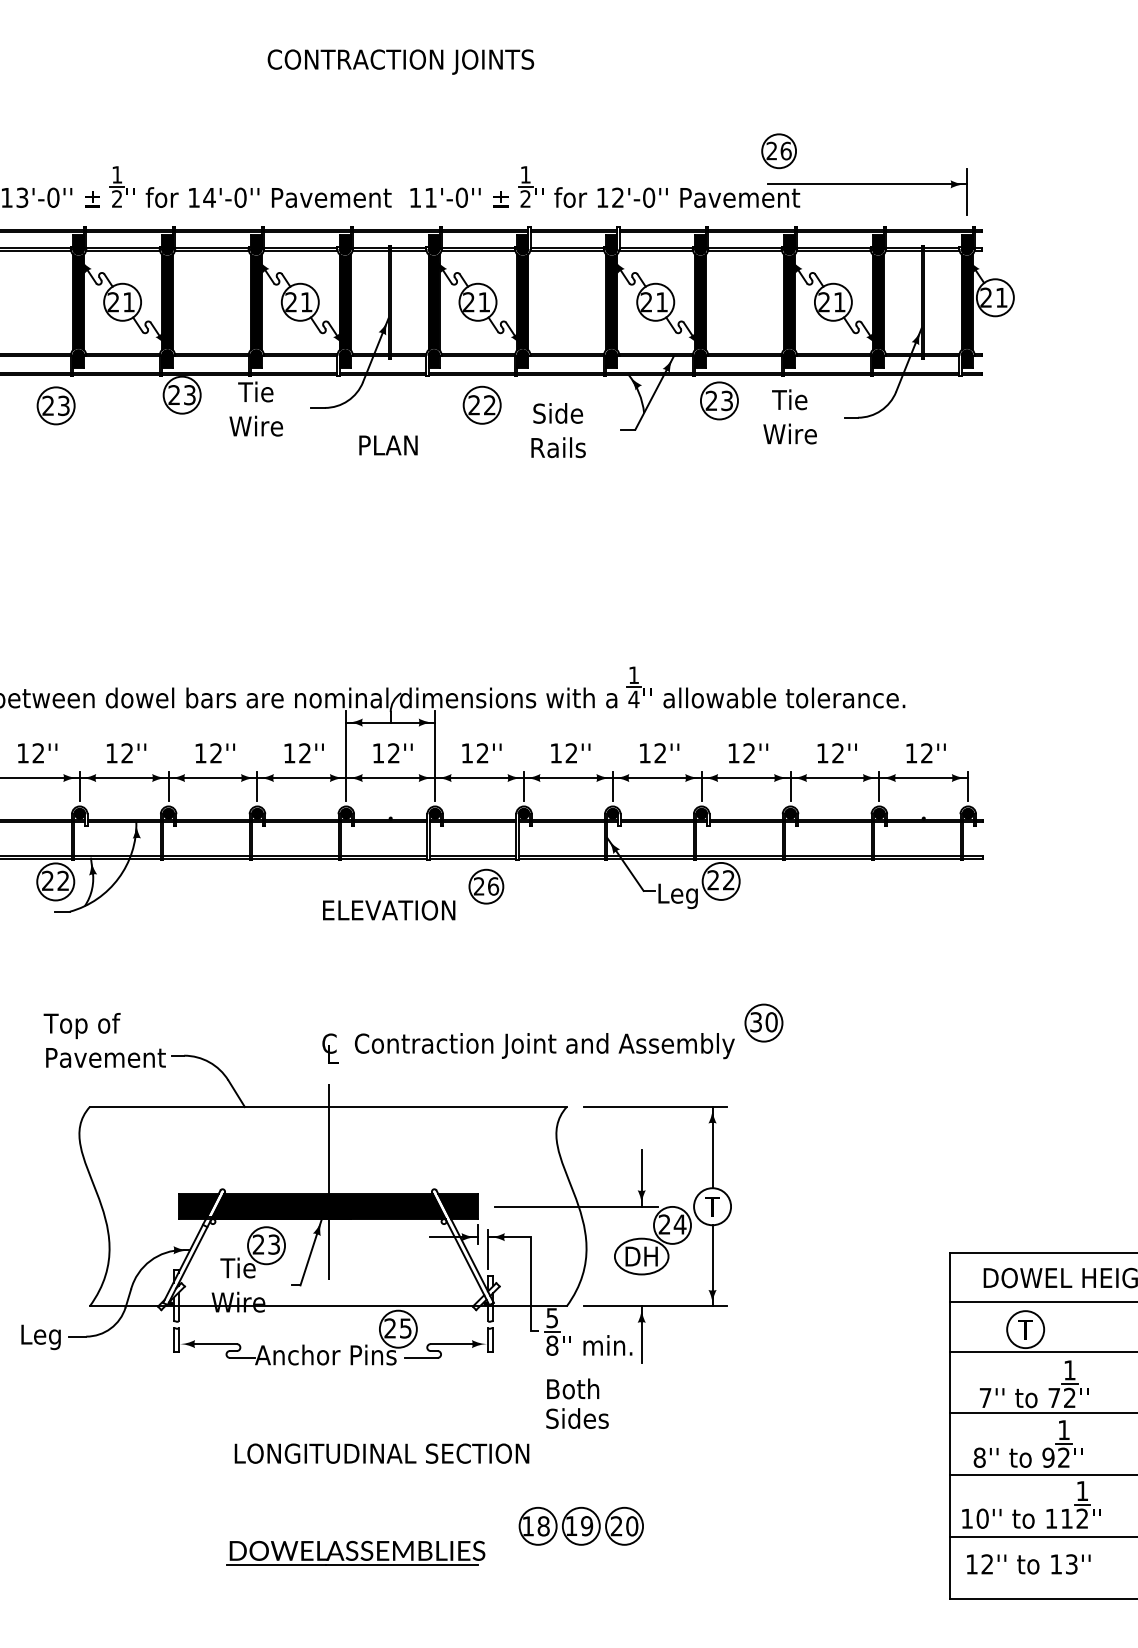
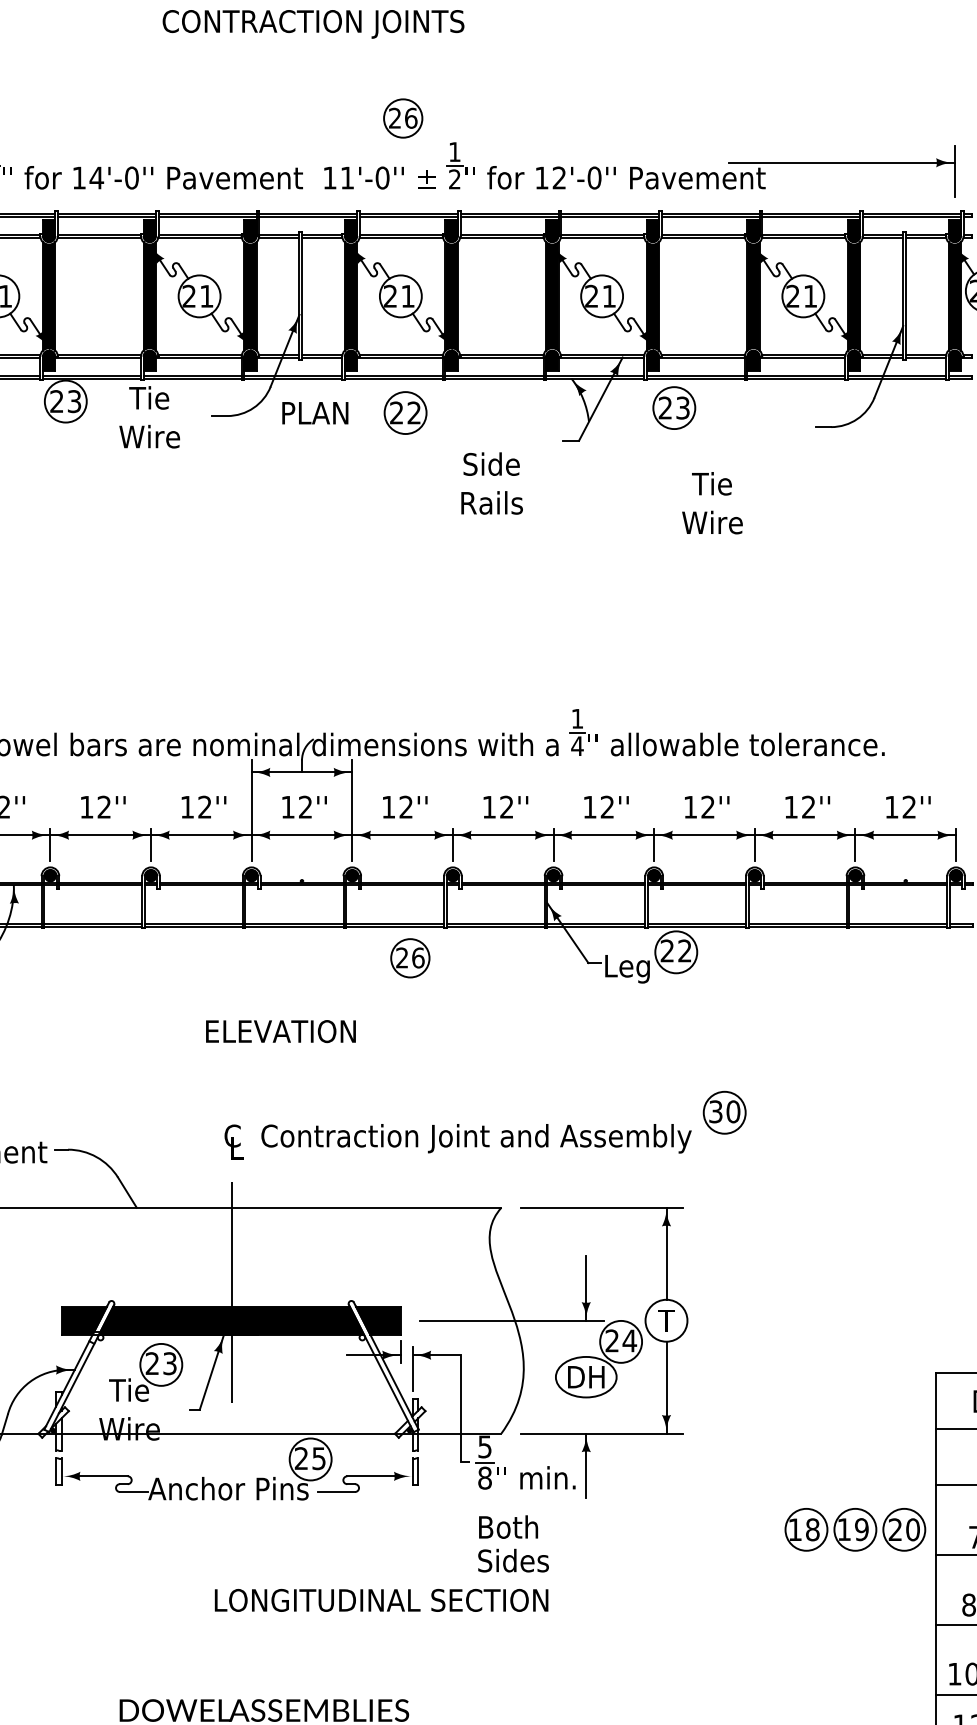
part: (778, 151) -> (402, 118), moved
text: (789, 416) -> (711, 502), moved
text: (558, 430) -> (492, 483), moved
text: (388, 445) -> (315, 413), moved
text: (389, 910) -> (281, 1031), moved
text: (381, 1453) -> (381, 1600), moved
part: (580, 1525) -> (854, 1528), moved

